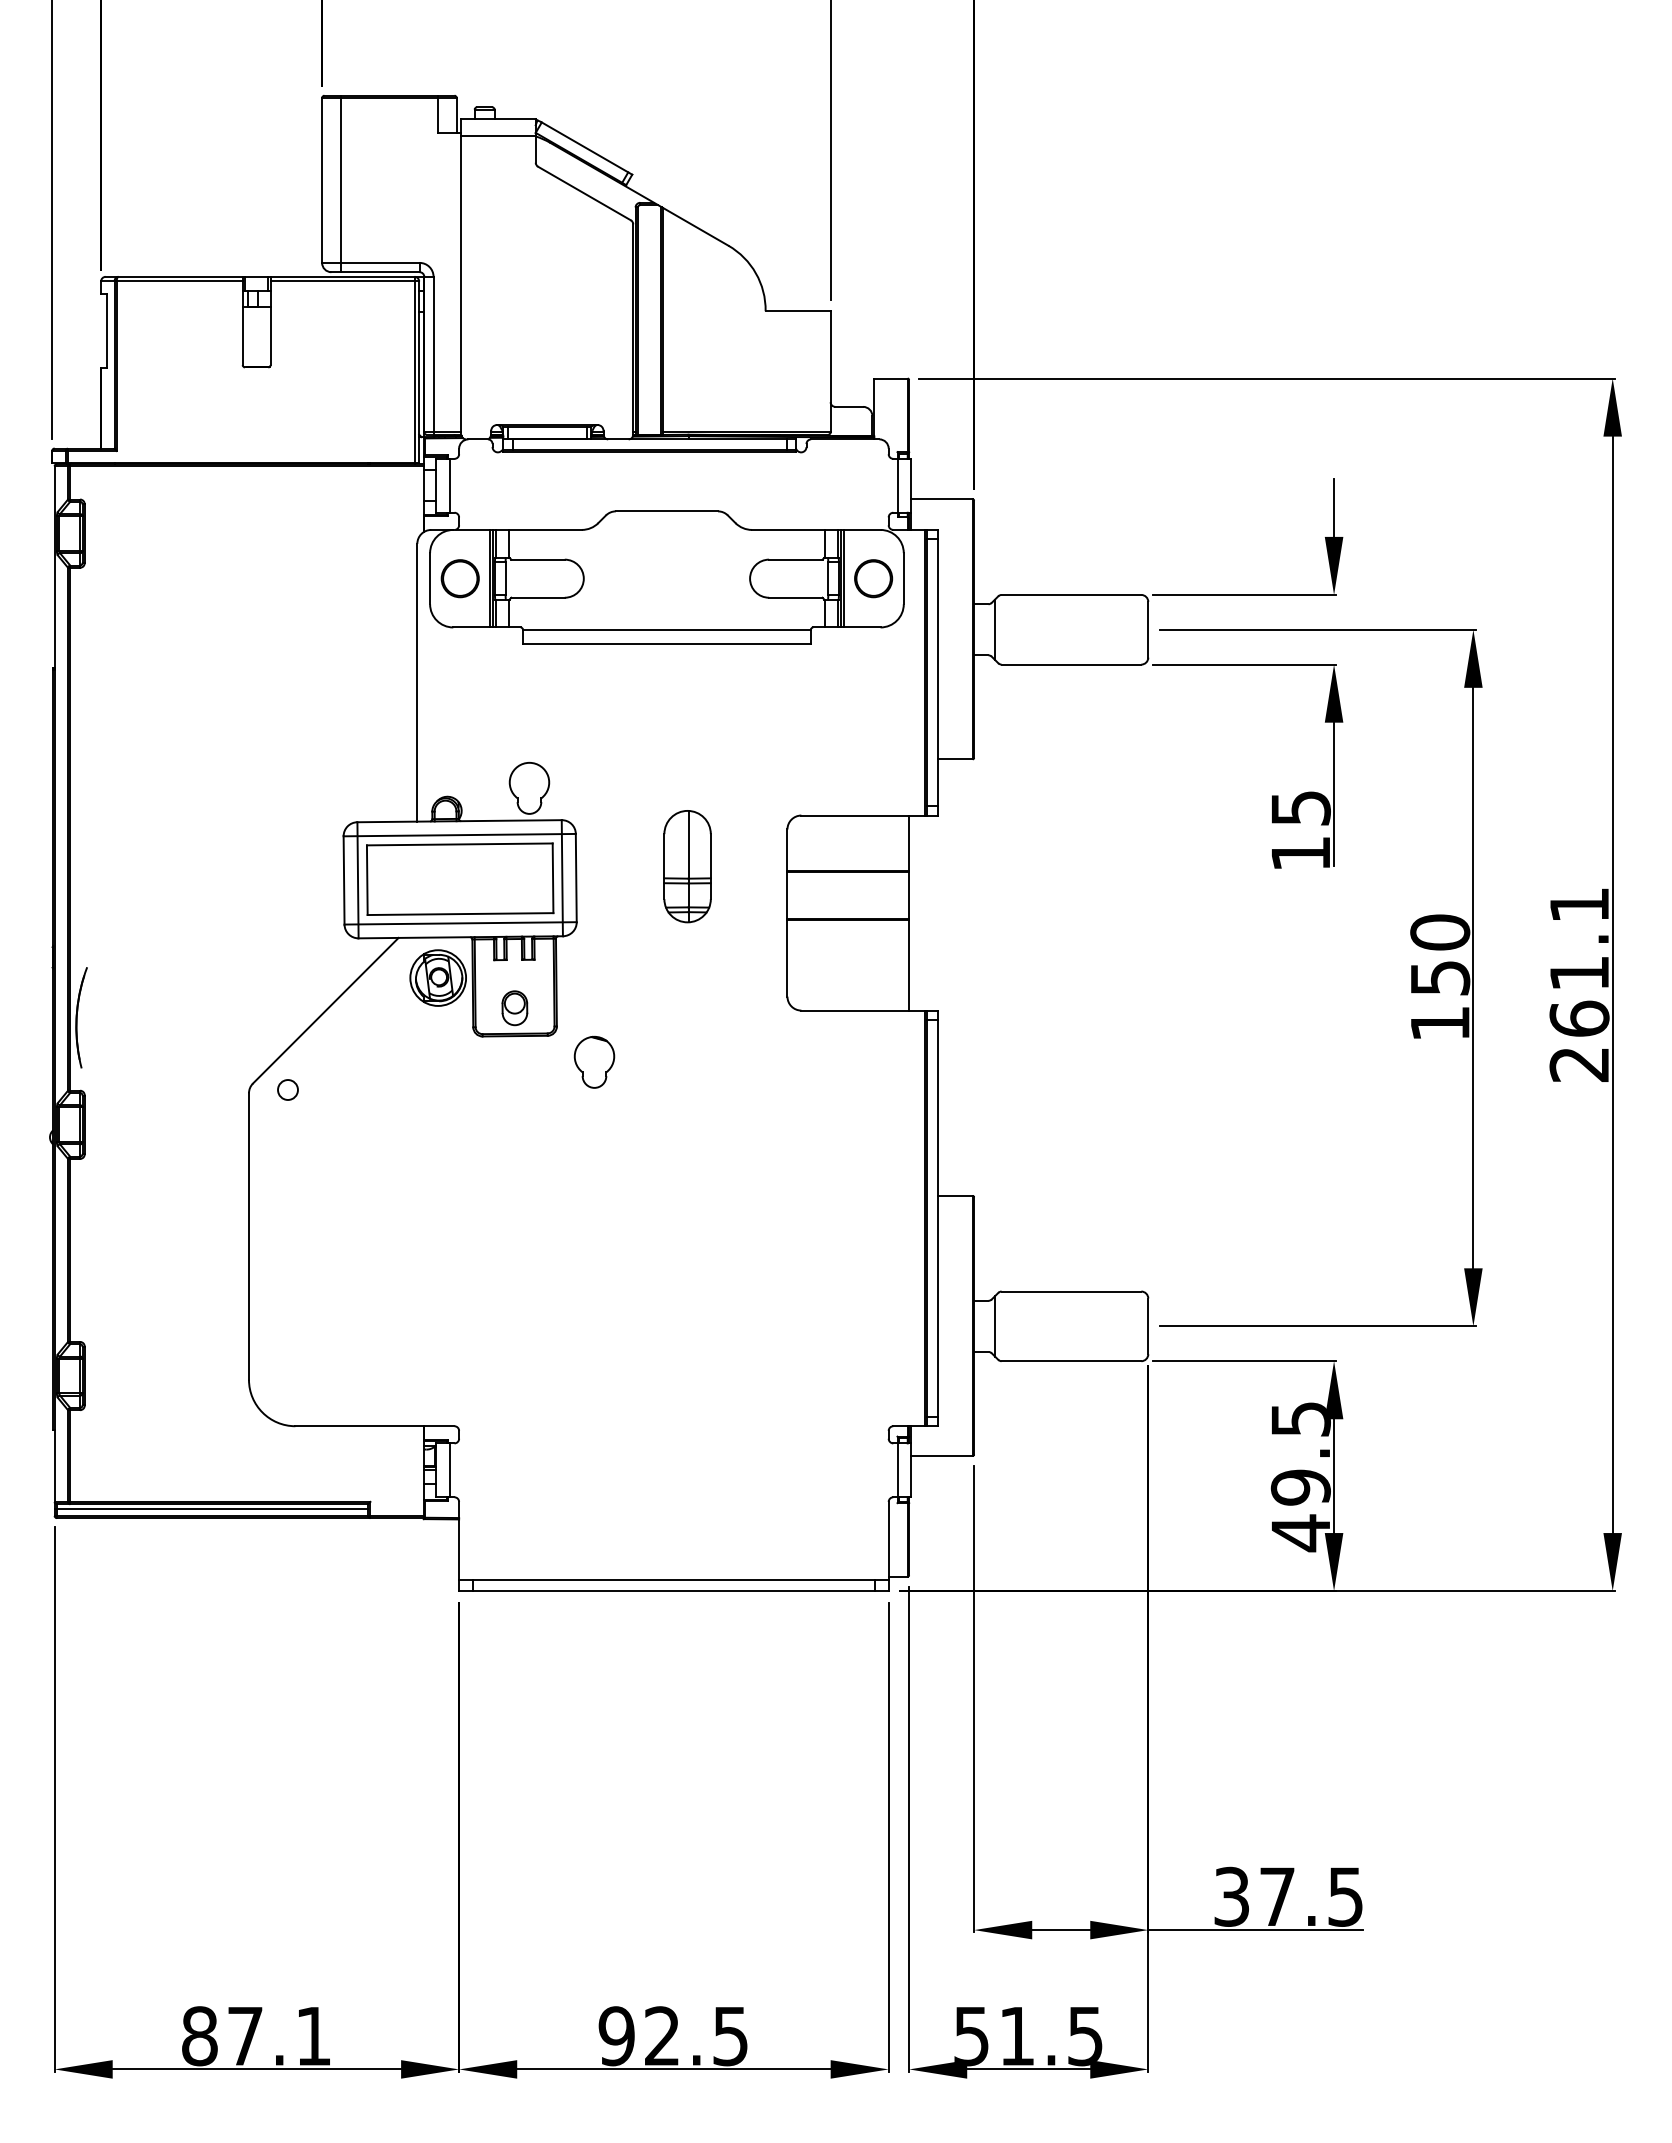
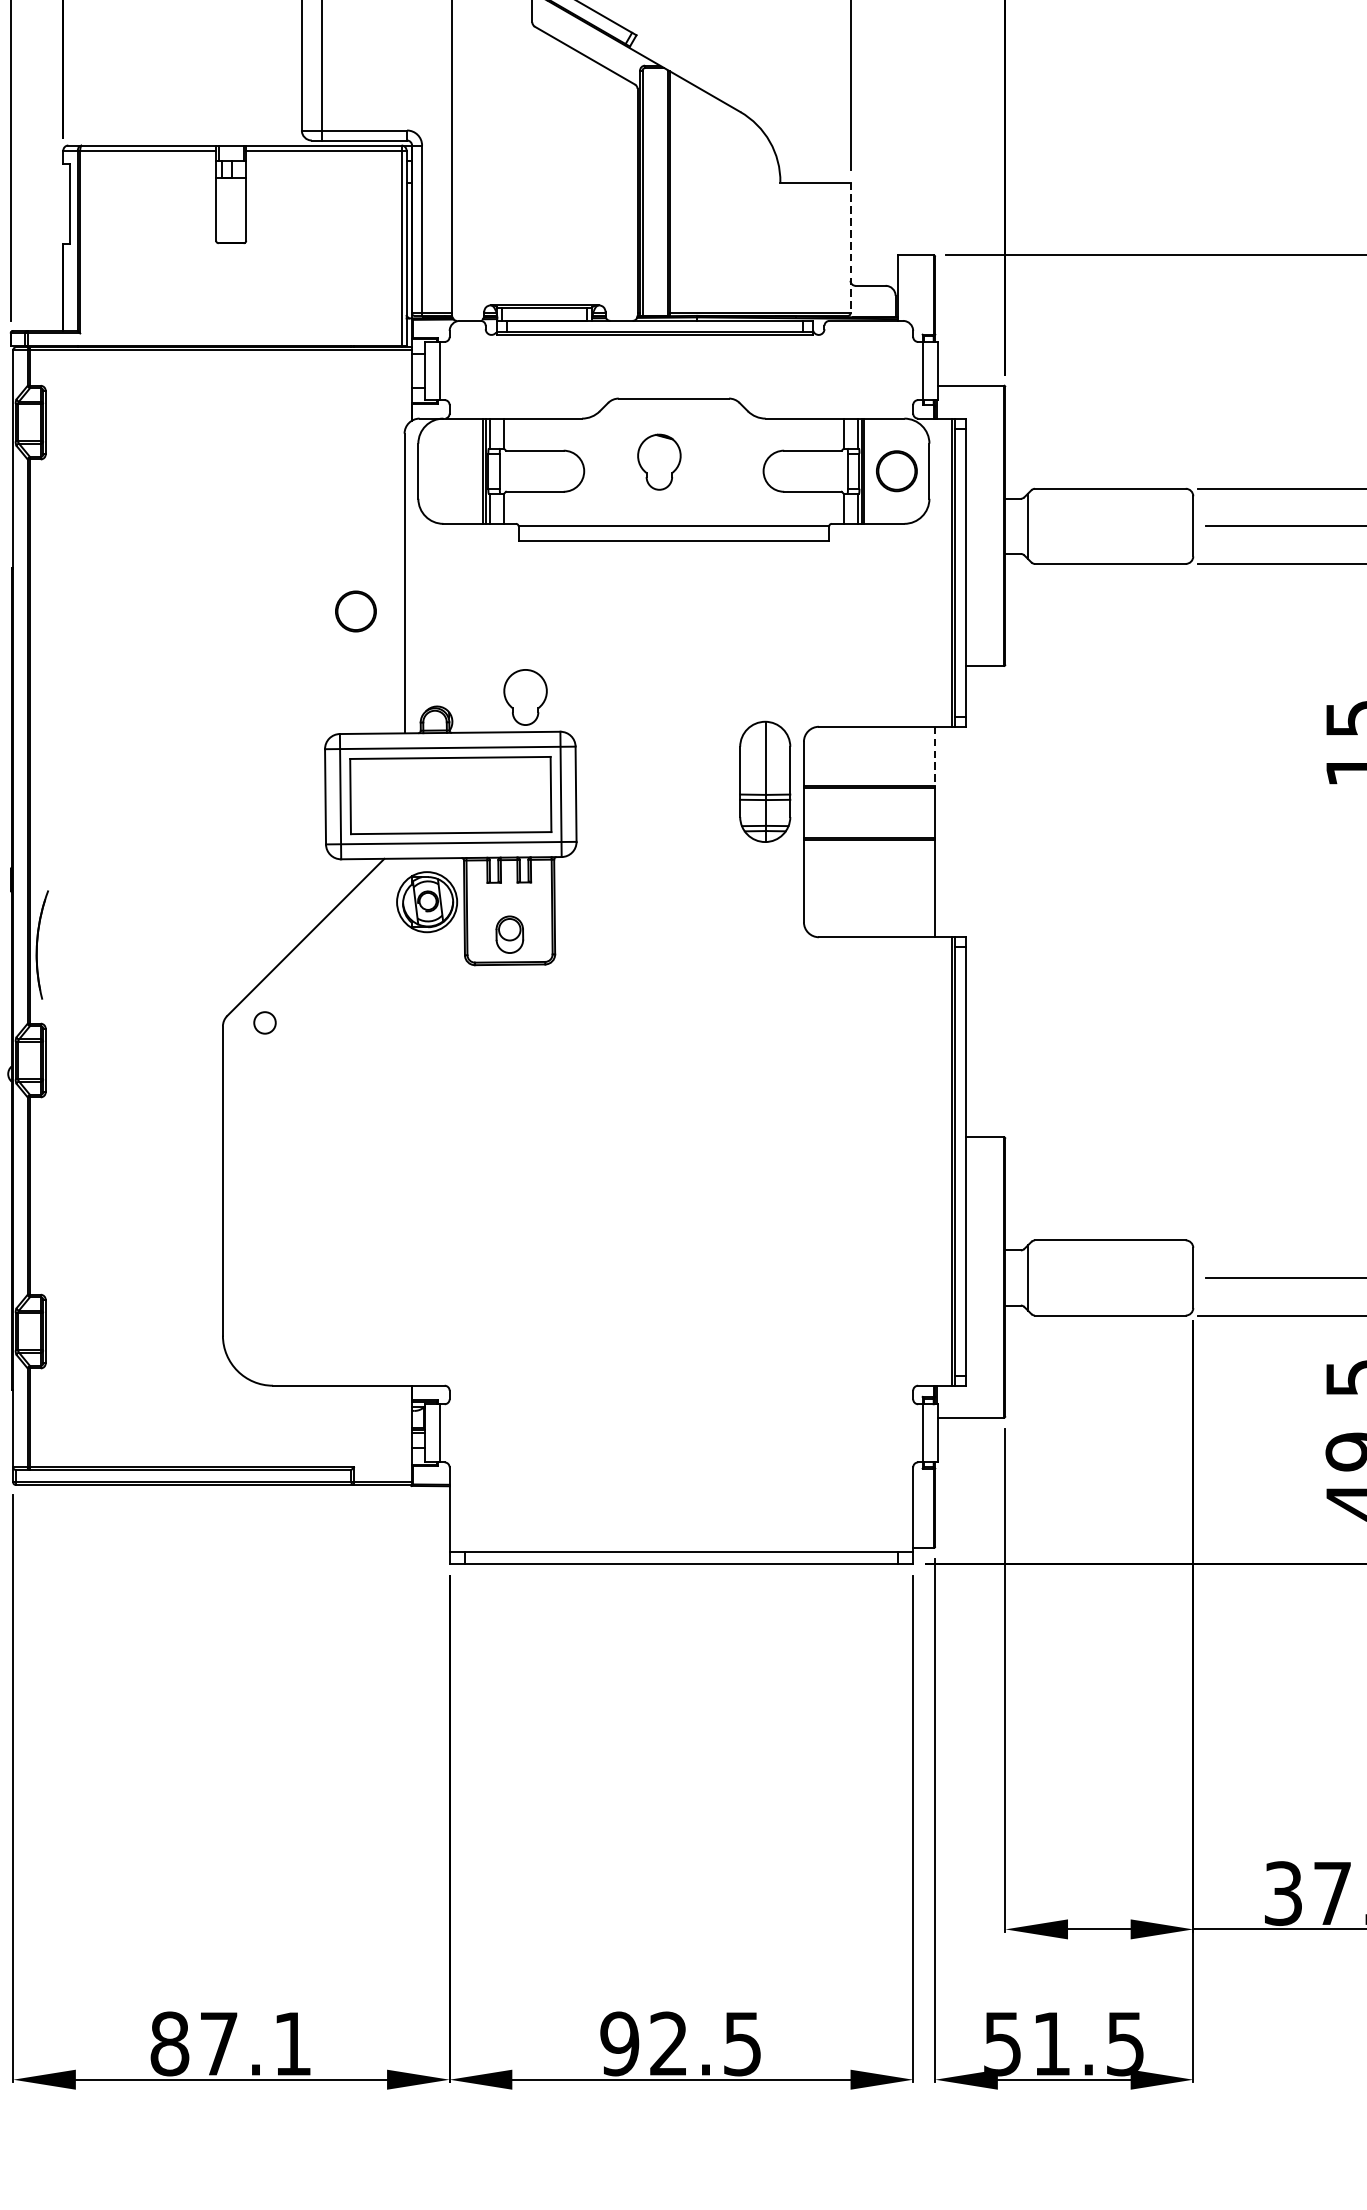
line: (830, 371) -> (850, 247), solid -> dashed
part: (459, 578) -> (355, 611), moved
line: (909, 844) -> (935, 758), solid -> dashed
part: (687, 866) -> (765, 781), moved
part: (594, 1061) -> (659, 461), moved
line: (211, 1508) -> (182, 1474), removed

